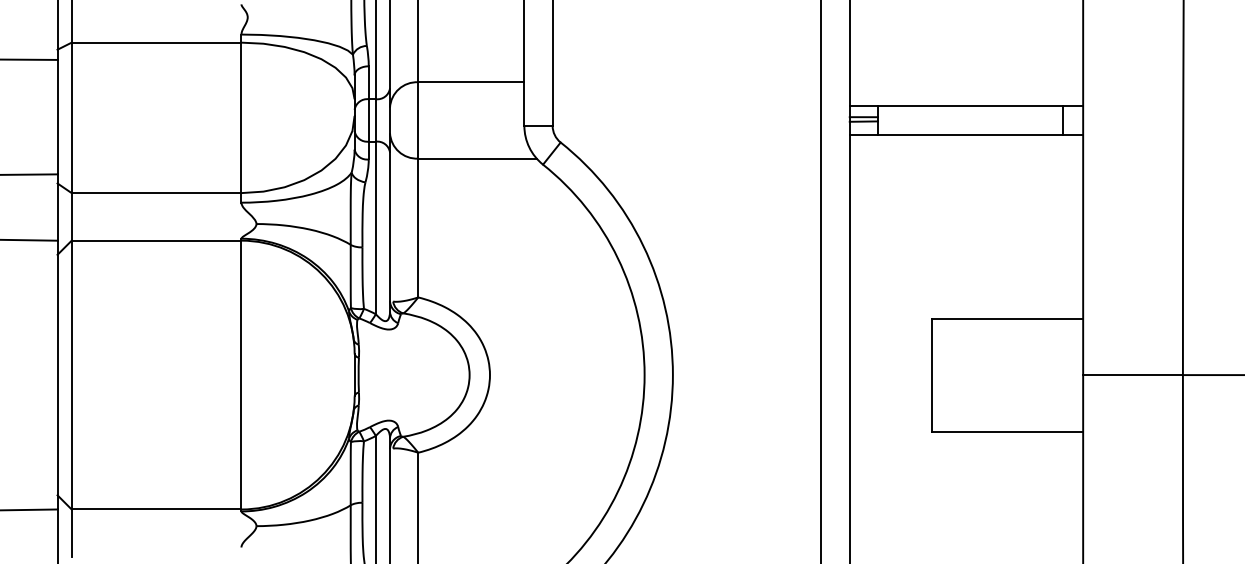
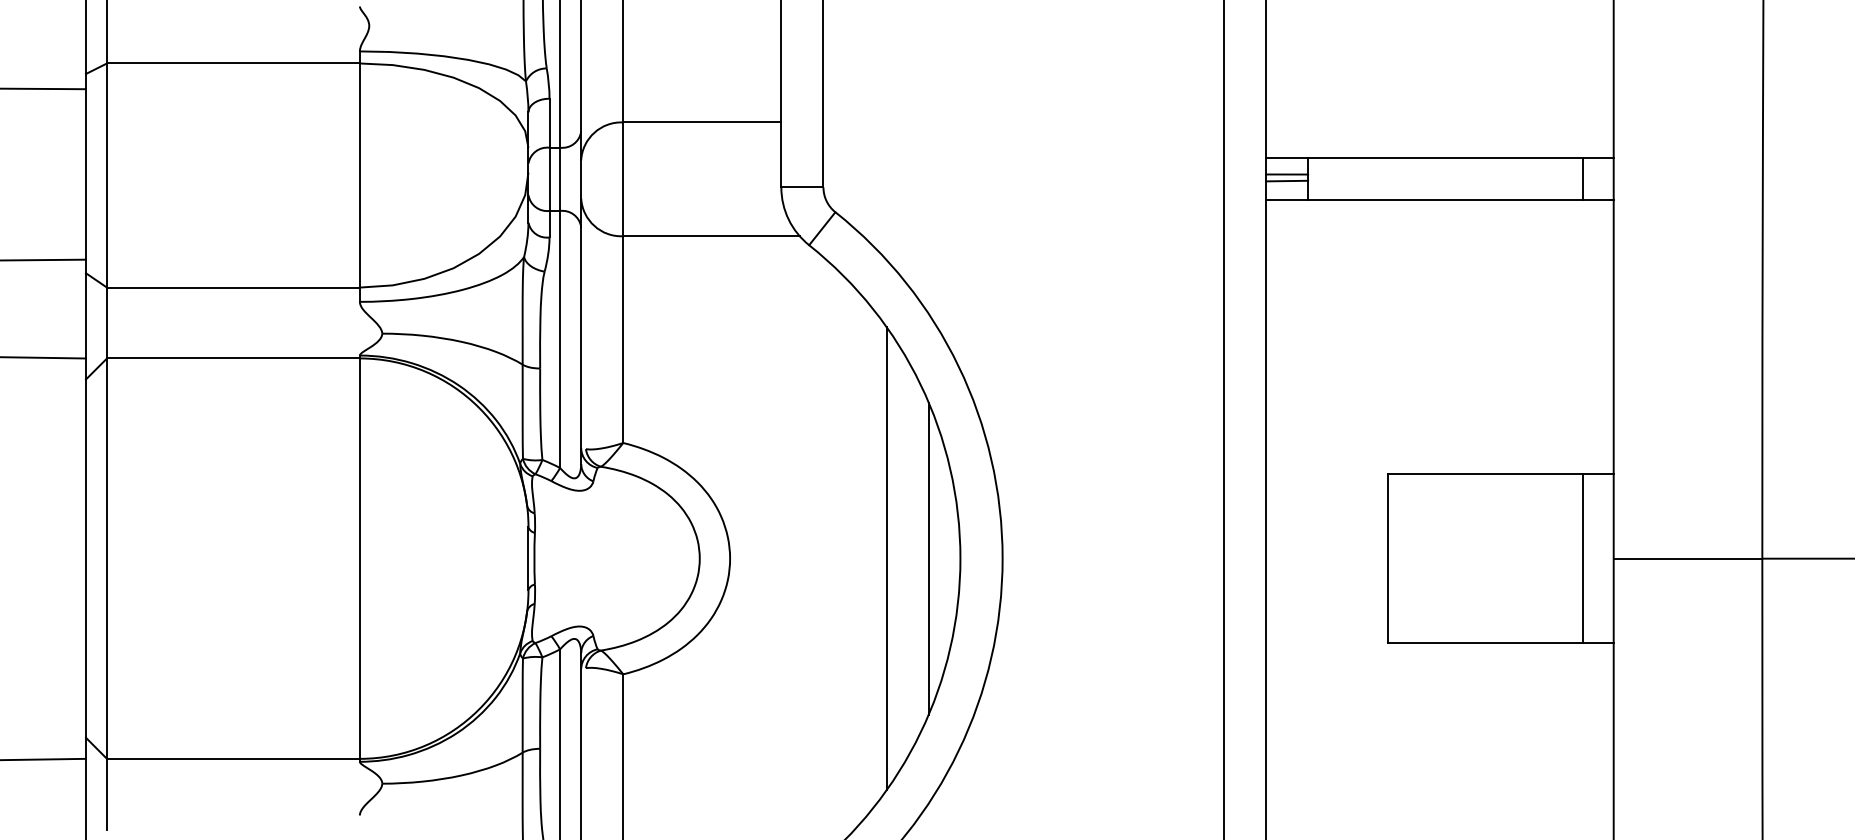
line: (595, 374) -> (887, 557), added
line: (623, 374) -> (928, 557), added
line: (1062, 374) -> (1582, 557), added

